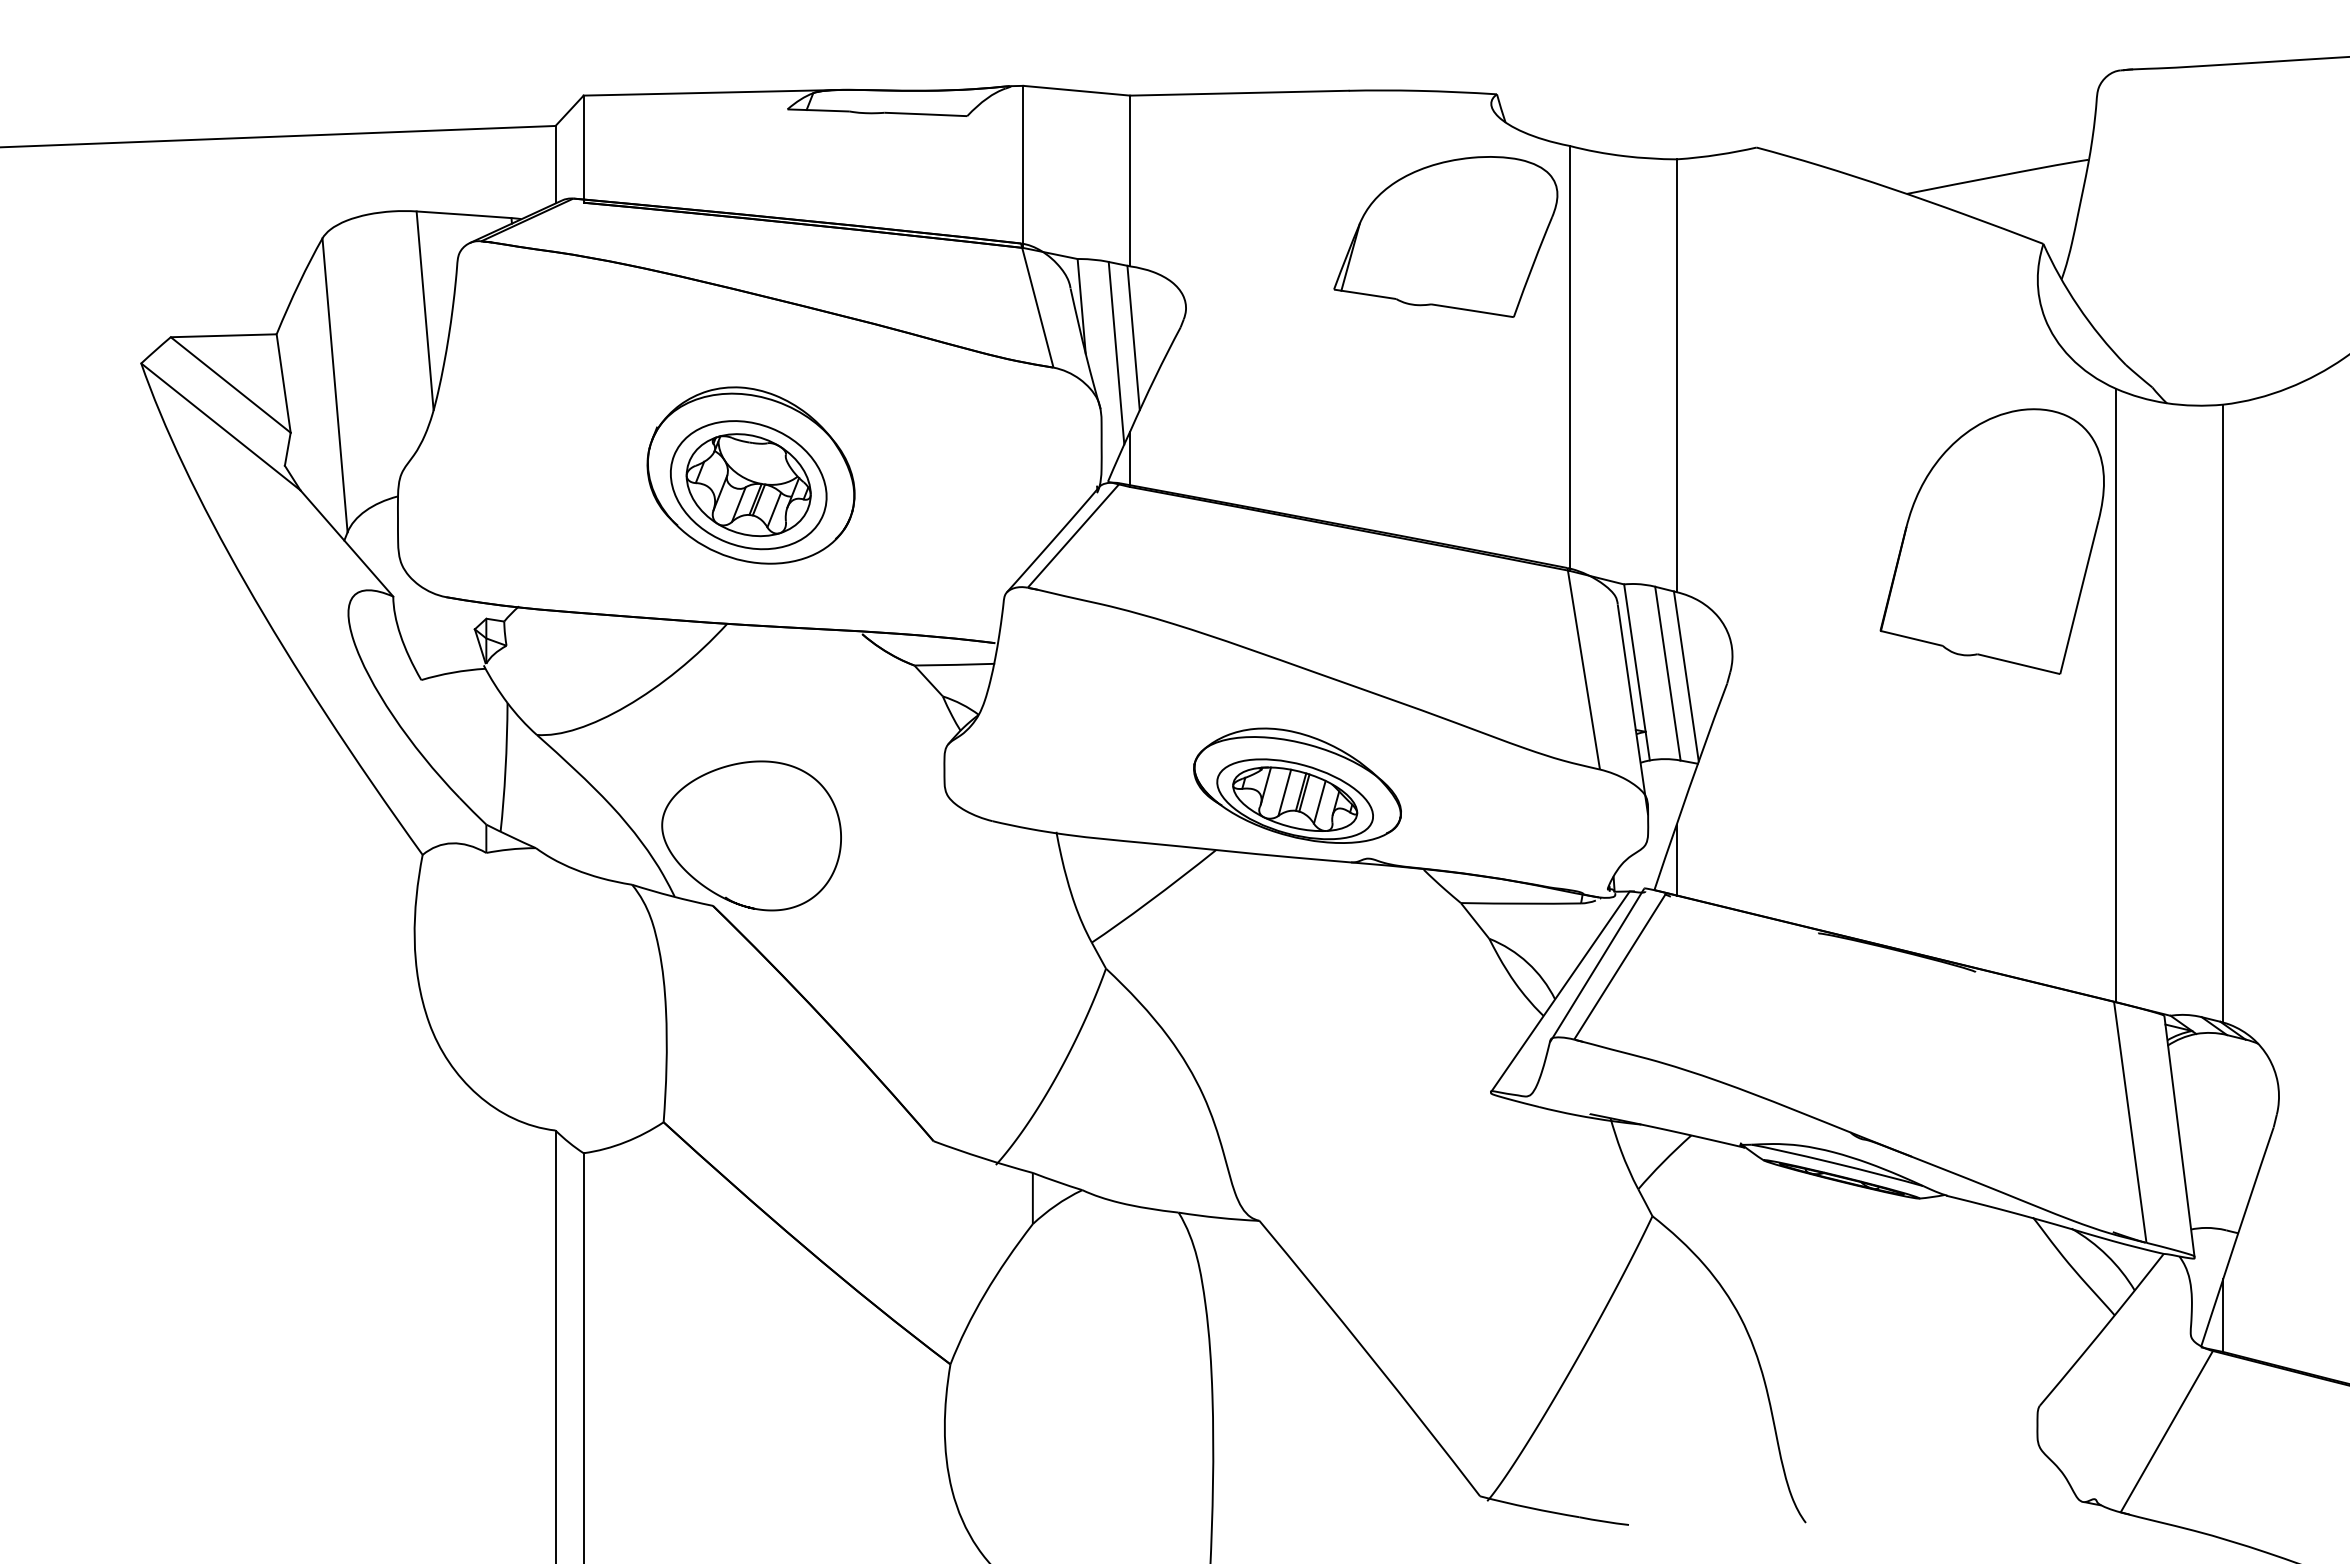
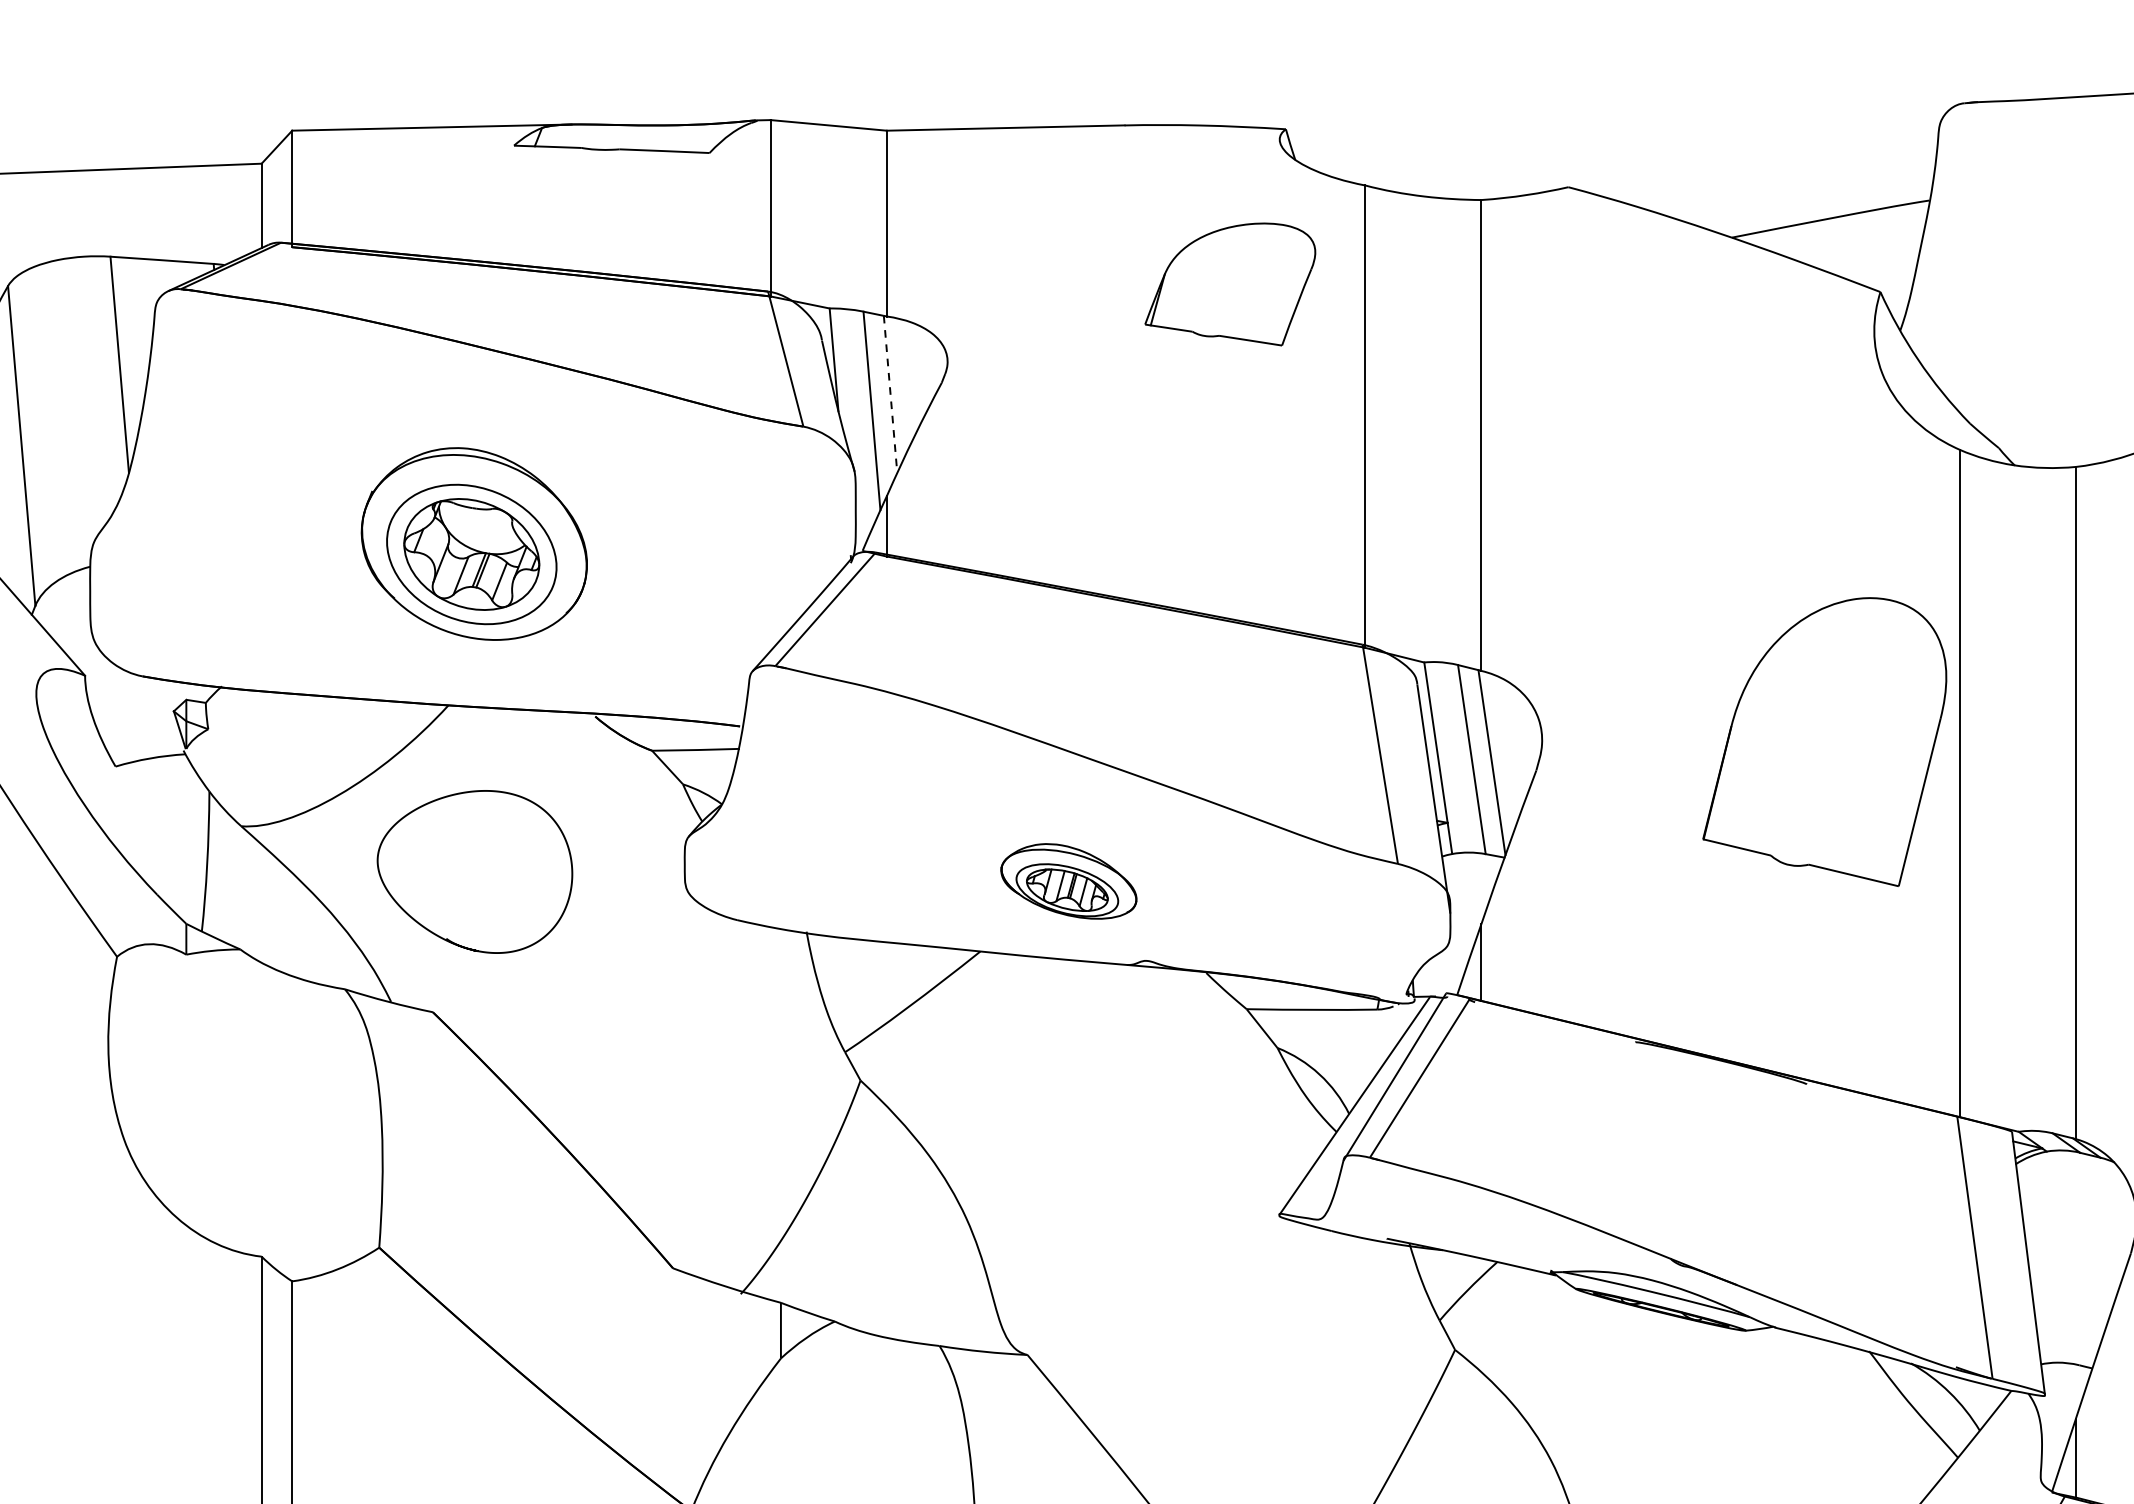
part: (1445, 236) -> (1229, 283), size x0.7
line: (1133, 338) -> (890, 394), solid -> dashed
part: (1991, 541) -> (1823, 742), moved
part: (1297, 785) -> (1068, 881), size x0.6
curve: (726, 896) -> (447, 937), moved

